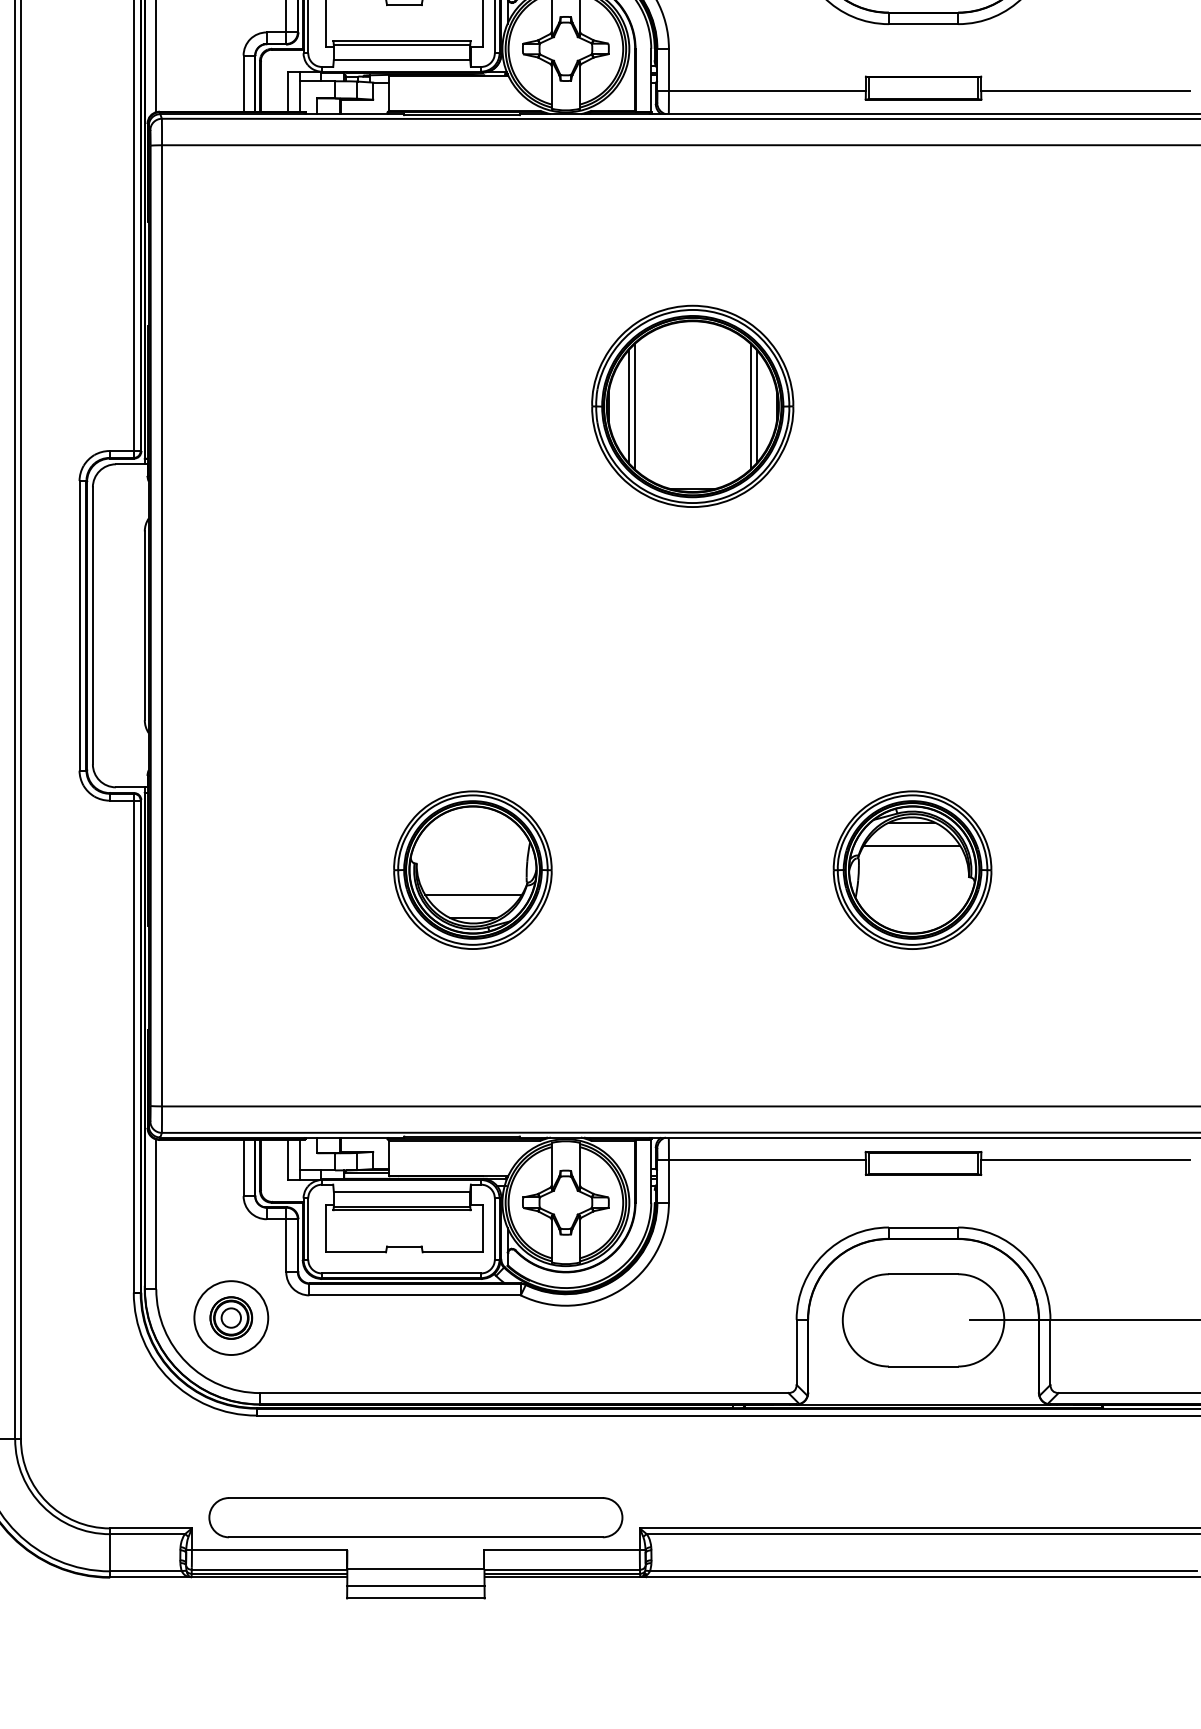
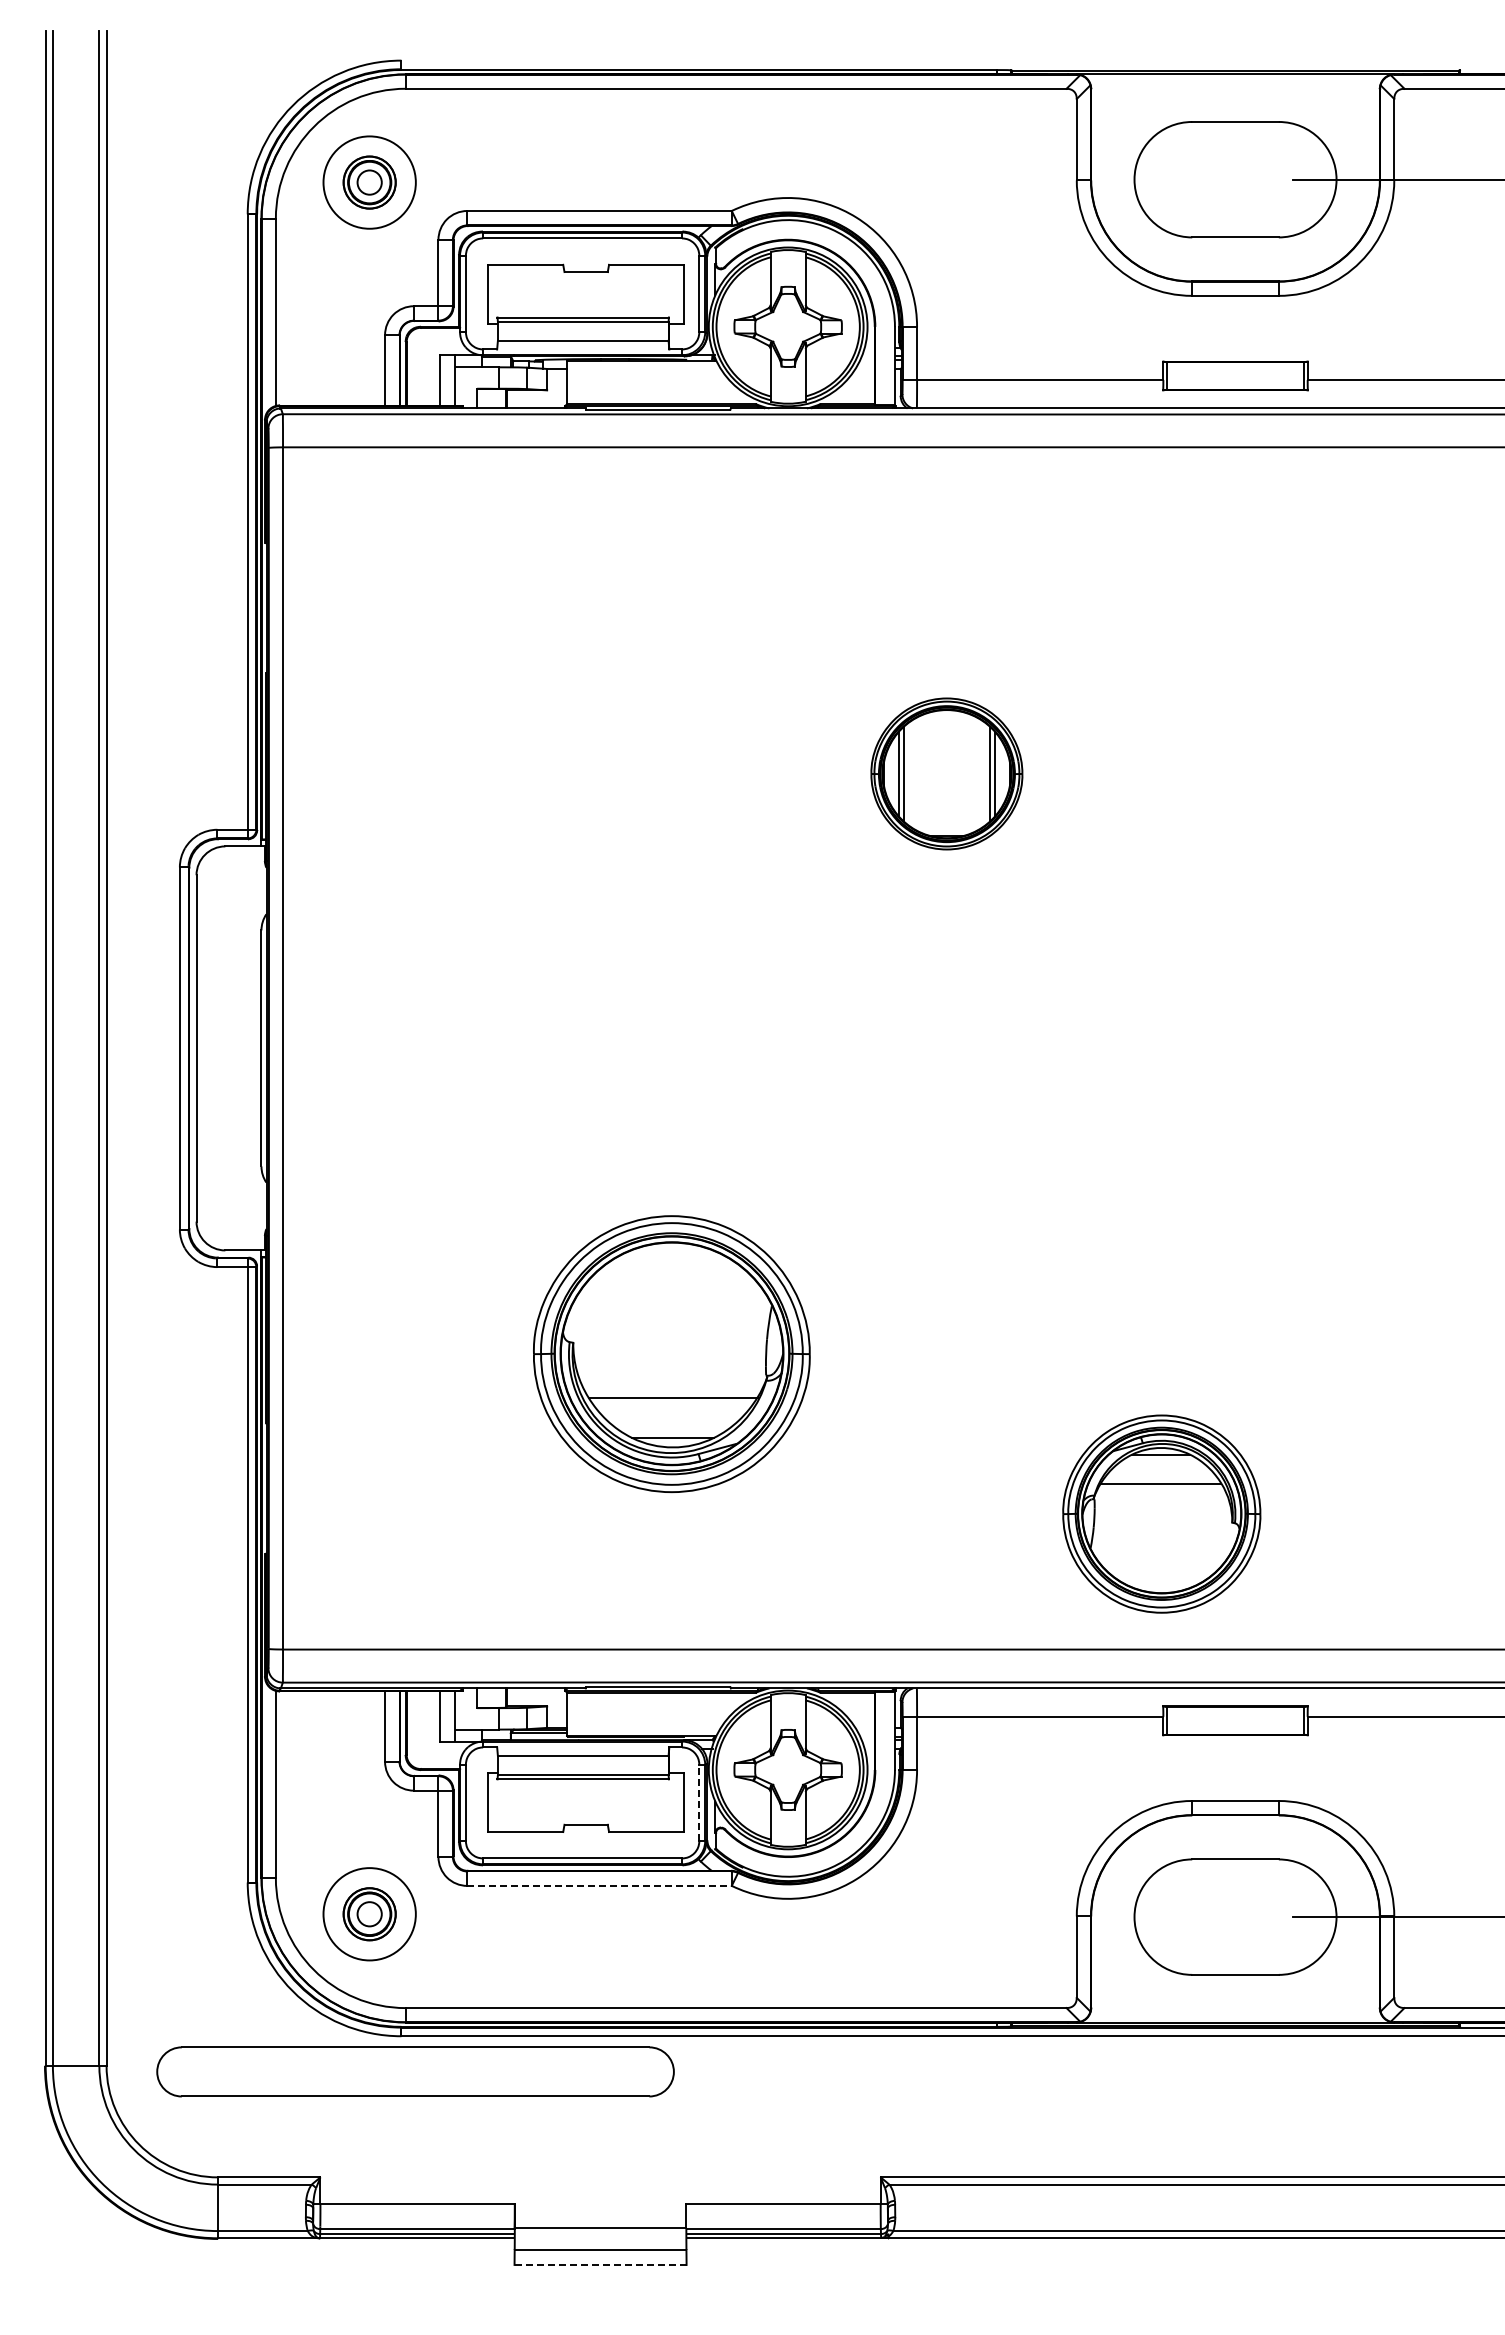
part: (692, 406) -> (946, 773), size x0.6
part: (472, 869) -> (671, 1353), size x1.4
part: (912, 869) -> (1161, 1513), moved
line: (494, 1228) -> (699, 1802), solid -> dashed
line: (415, 1295) -> (600, 1885), solid -> dashed
part: (415, 1517) -> (415, 2071), moved
line: (415, 1598) -> (600, 2264), solid -> dashed

